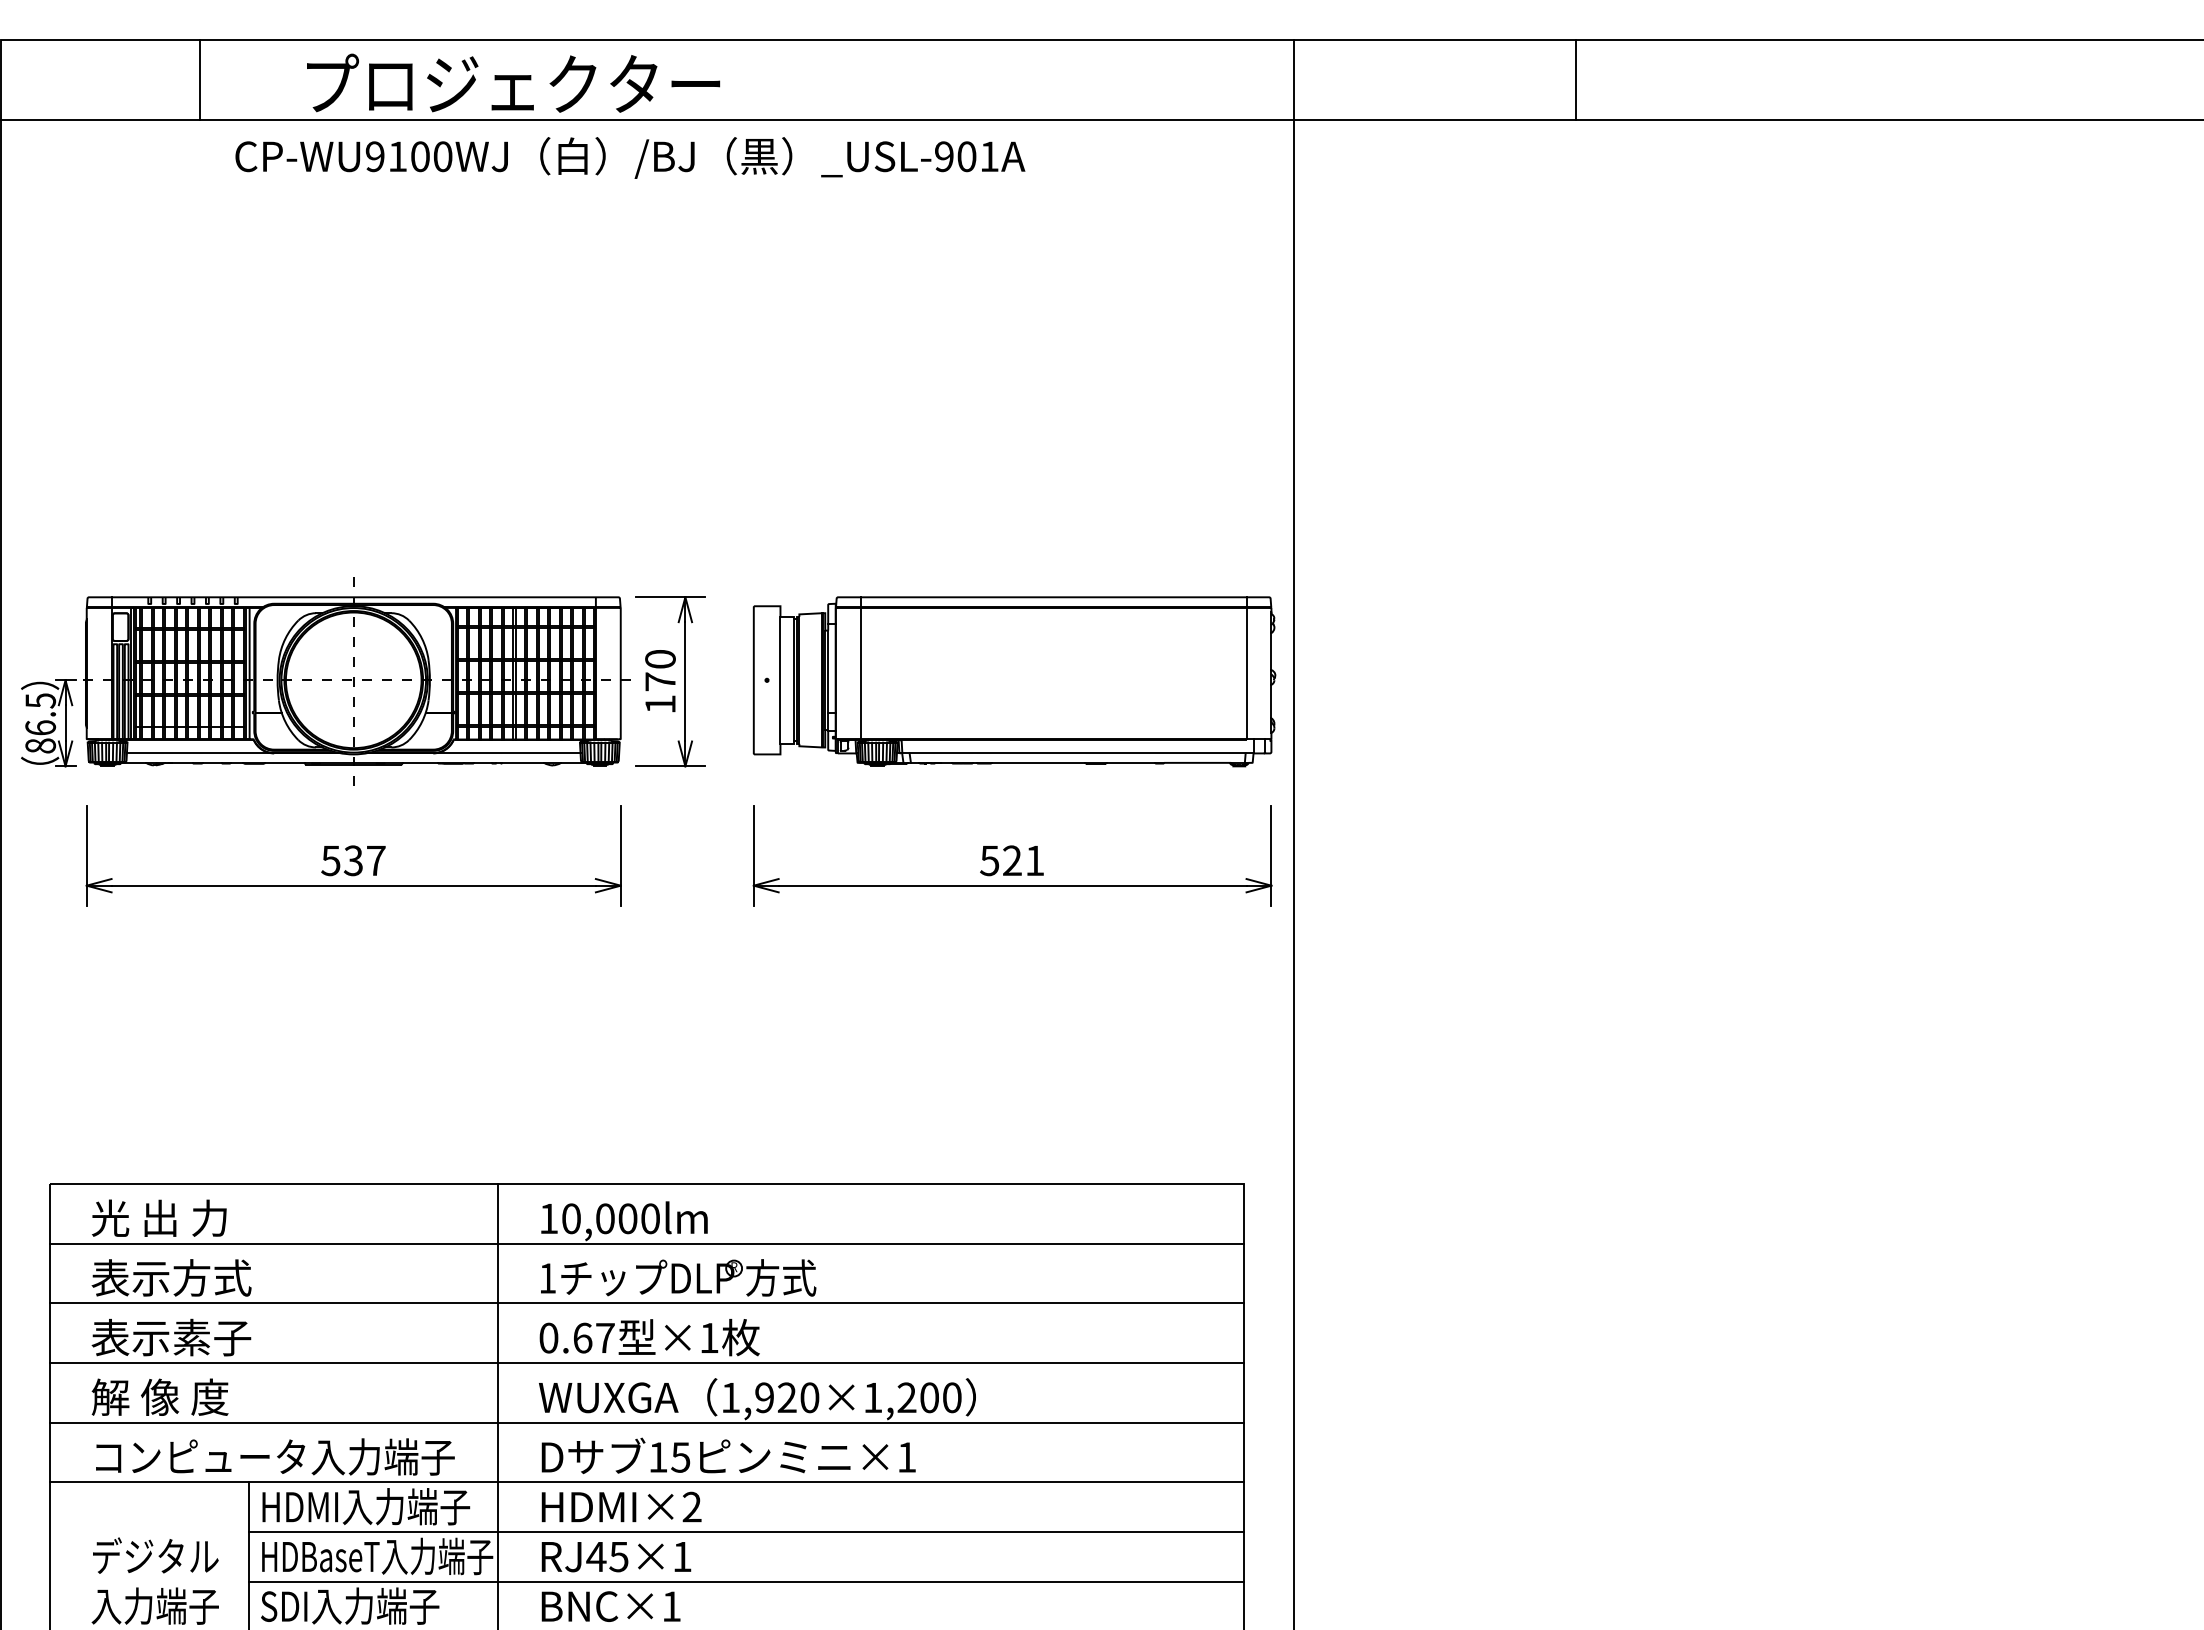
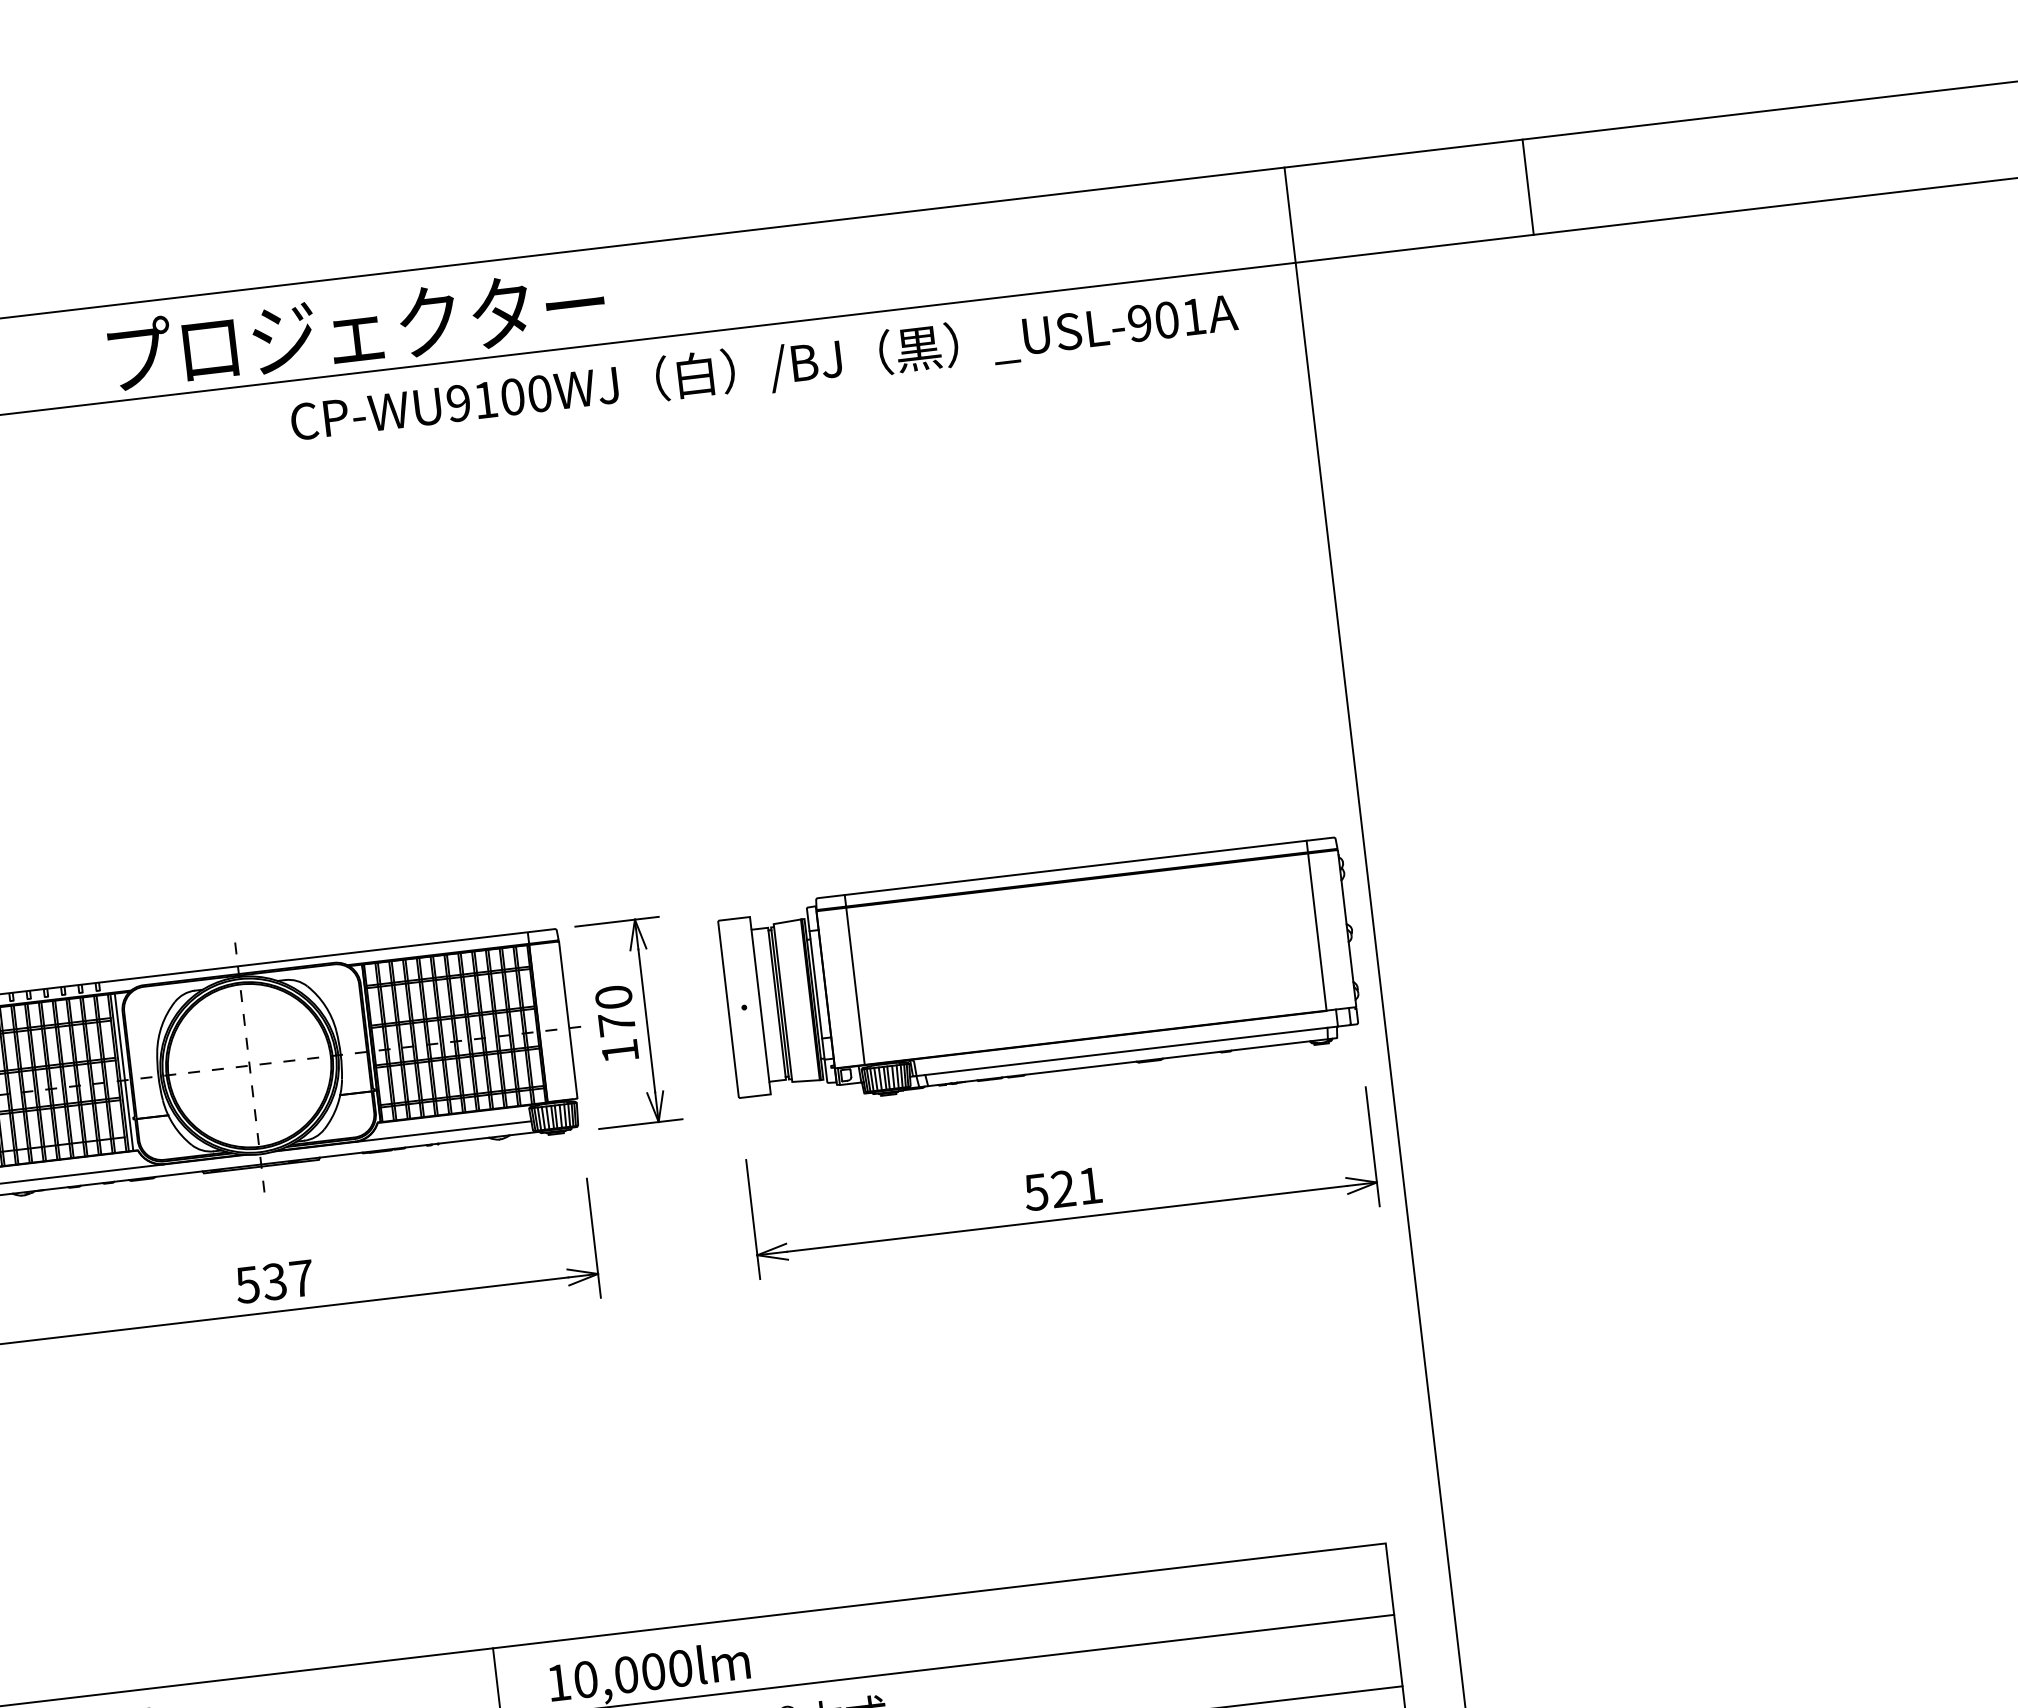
line: (1576, 79) -> (1528, 186), moved
text: (630, 157) -> (764, 368), moved

